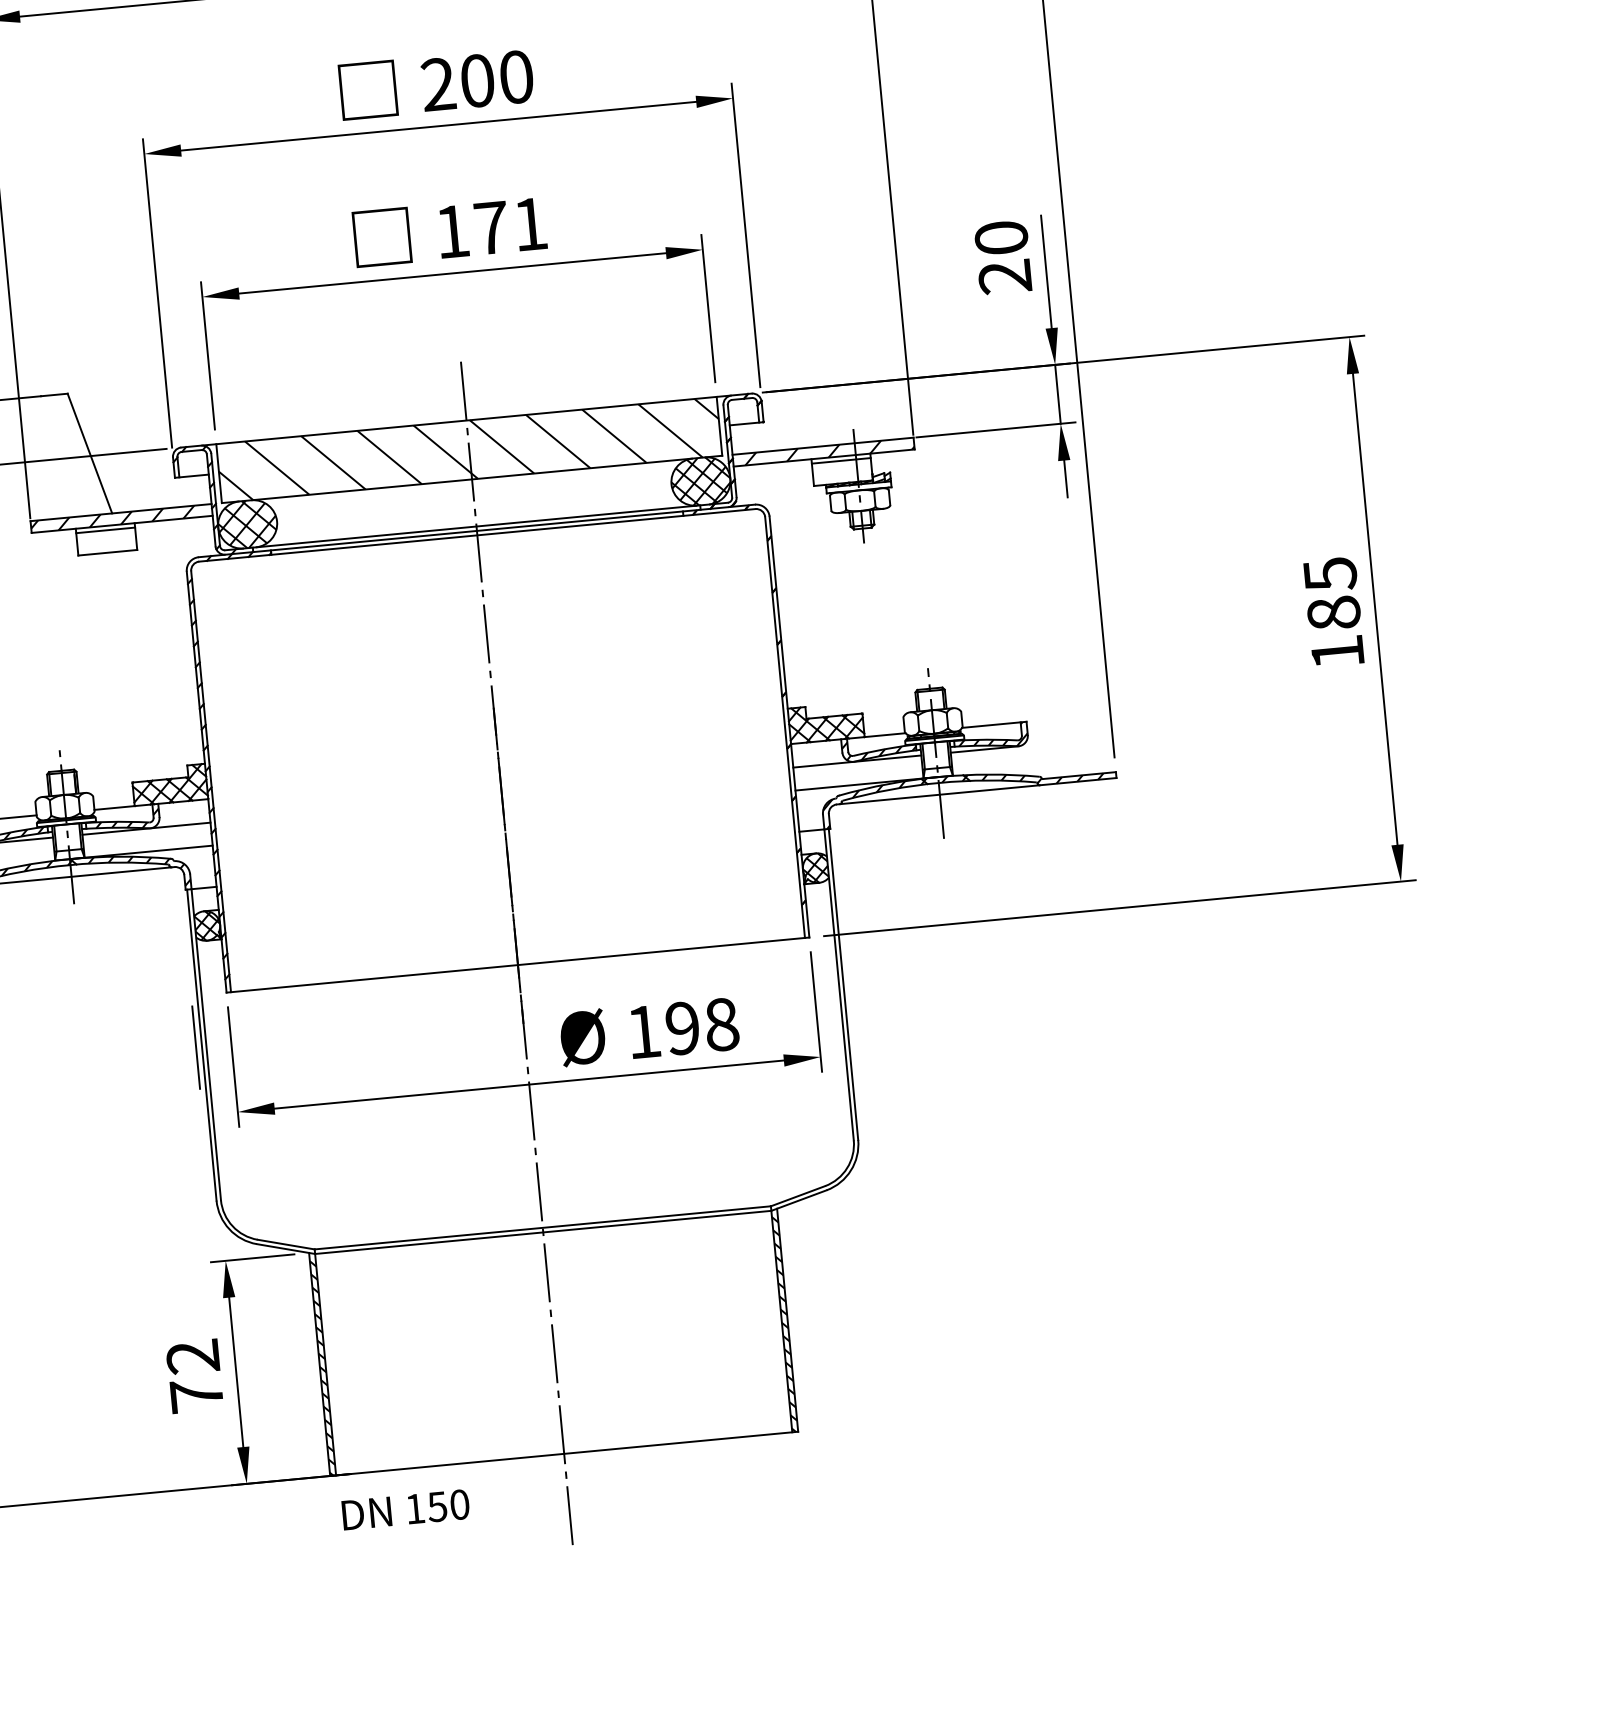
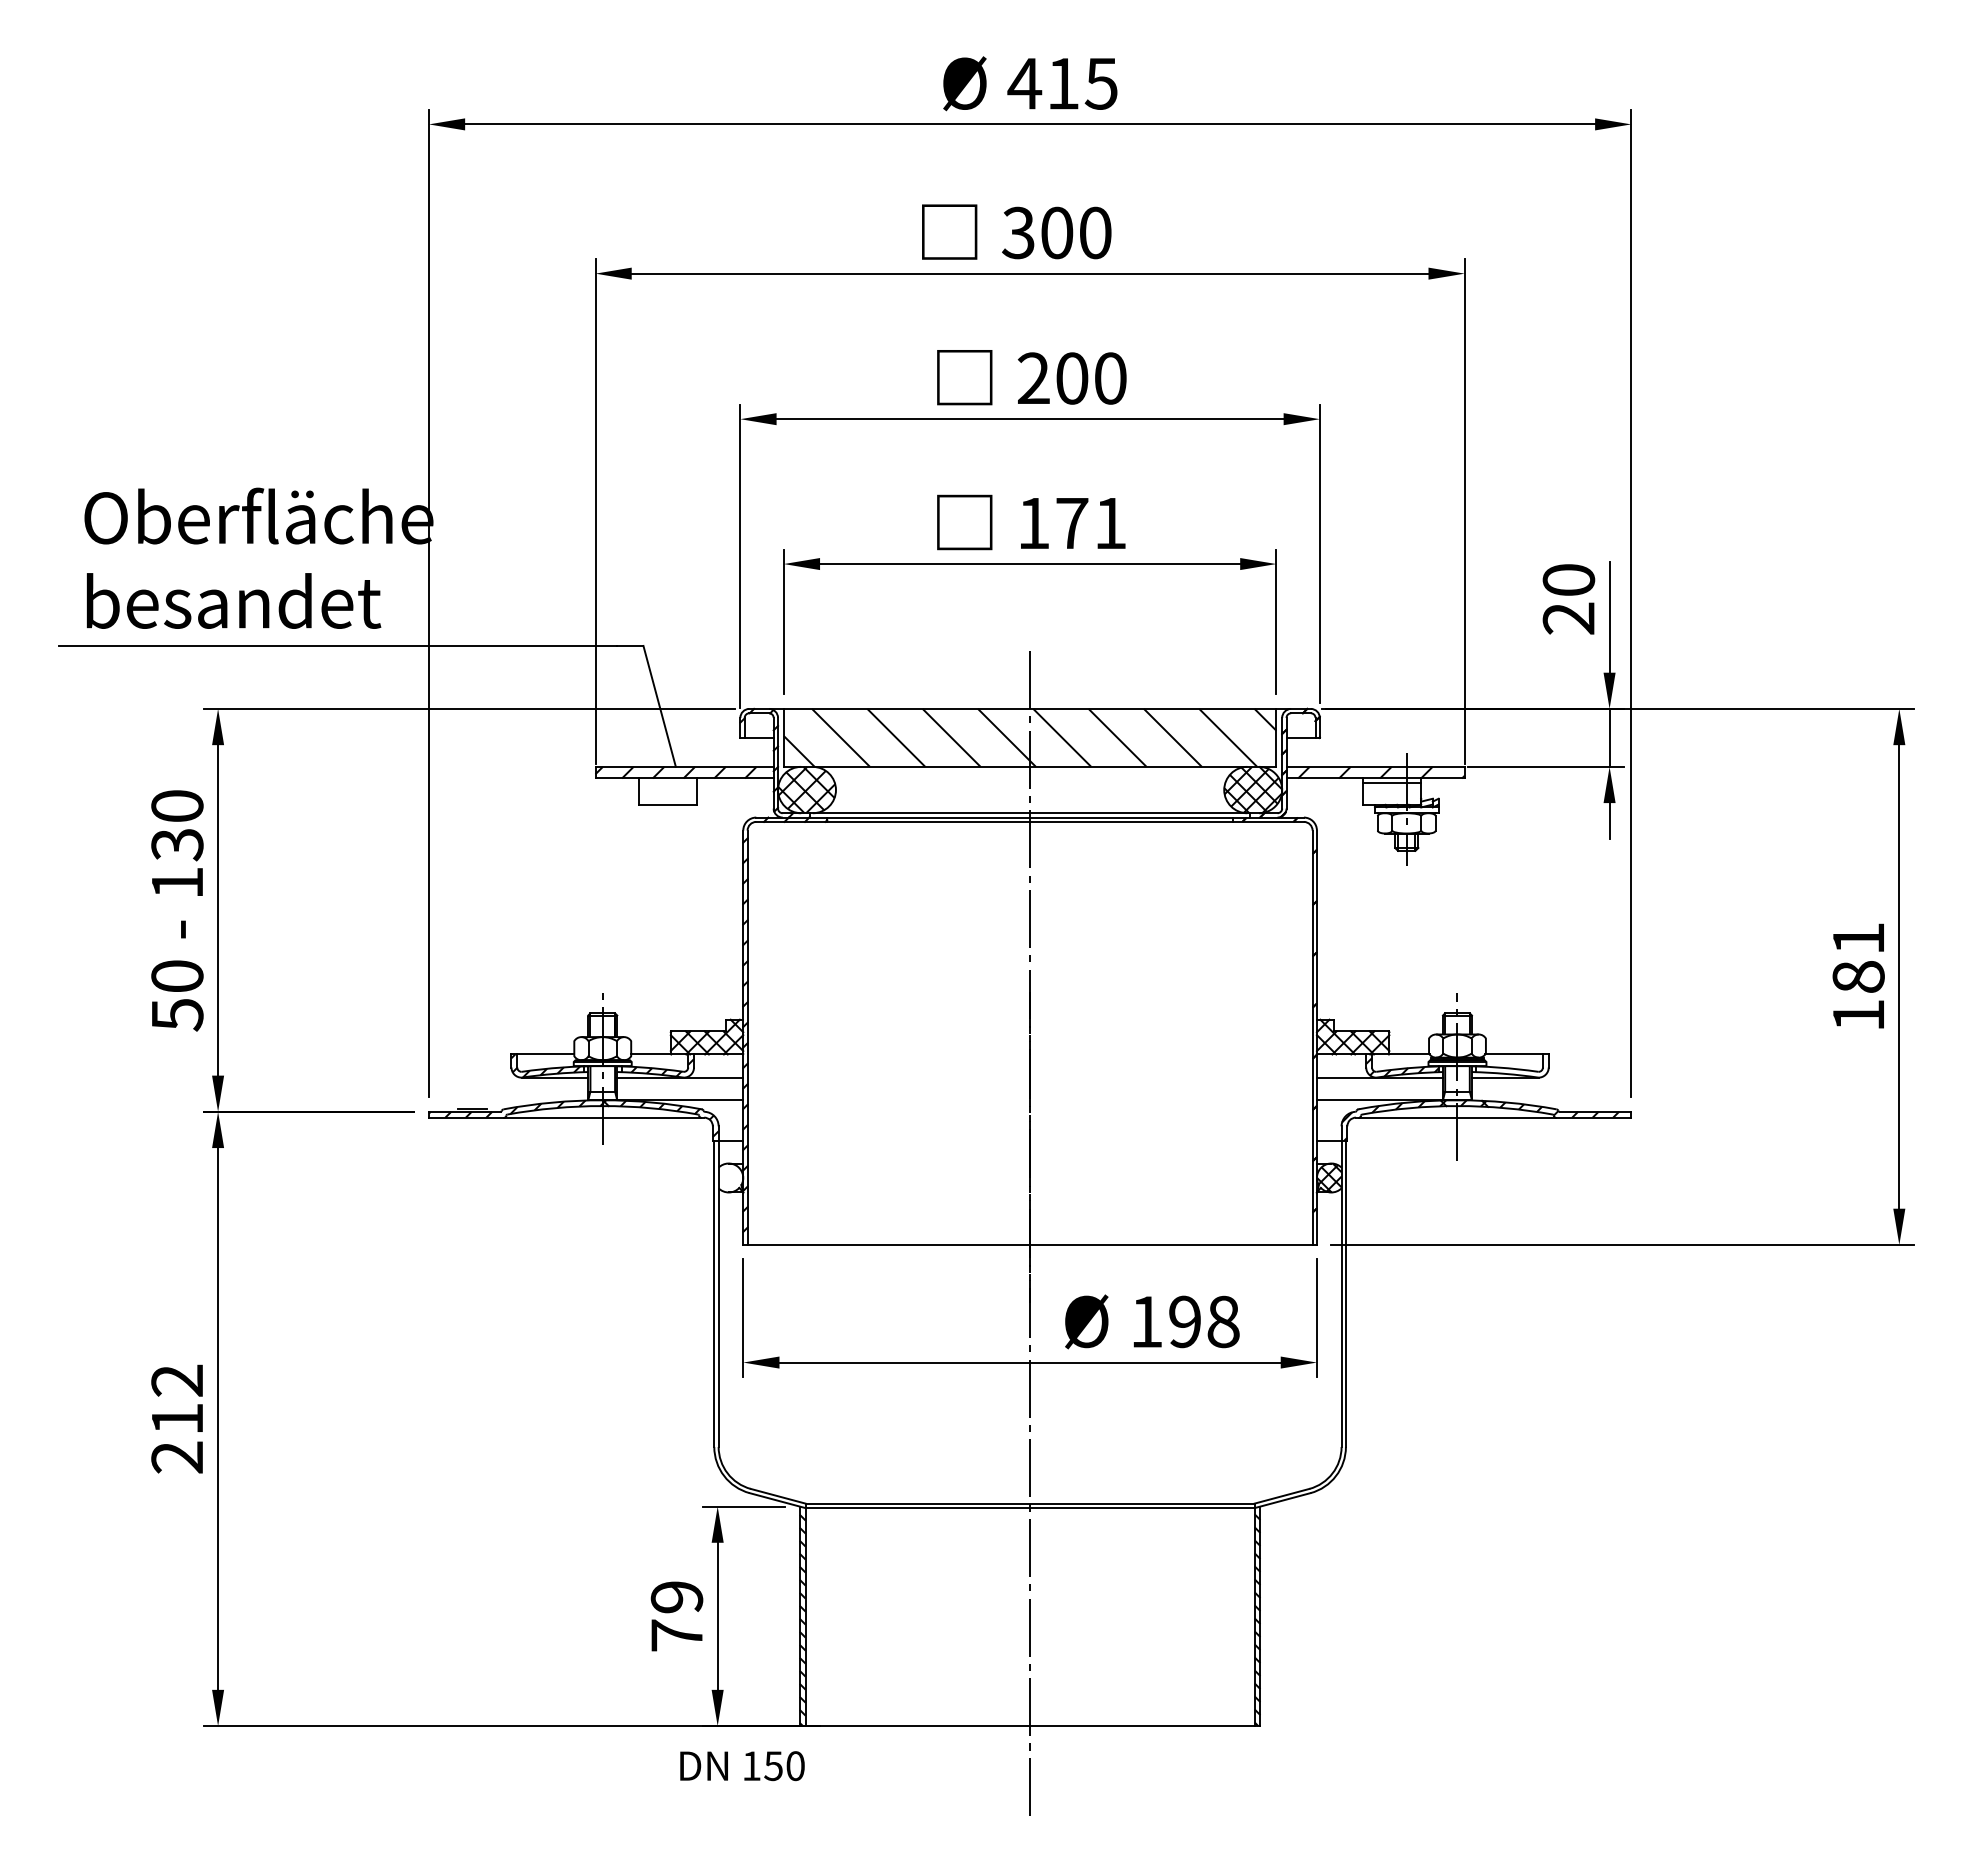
line: (105, 530) -> (667, 782), removed
text: (1330, 575) -> (1858, 939), 185 -> 181
hatch: (992, 736) -> (1514, 1065), removed
hatch: (207, 925) -> (730, 1177), removed
line: (196, 1047) -> (708, 1295), removed
text: (193, 1357) -> (677, 1597), 72 -> 79
text: (405, 1510) -> (742, 1766), moved

